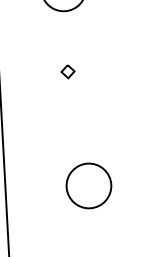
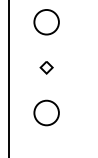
part: (67, 71) -> (46, 67), size x1.67
circle: (88, 185) -> (46, 112), moved

